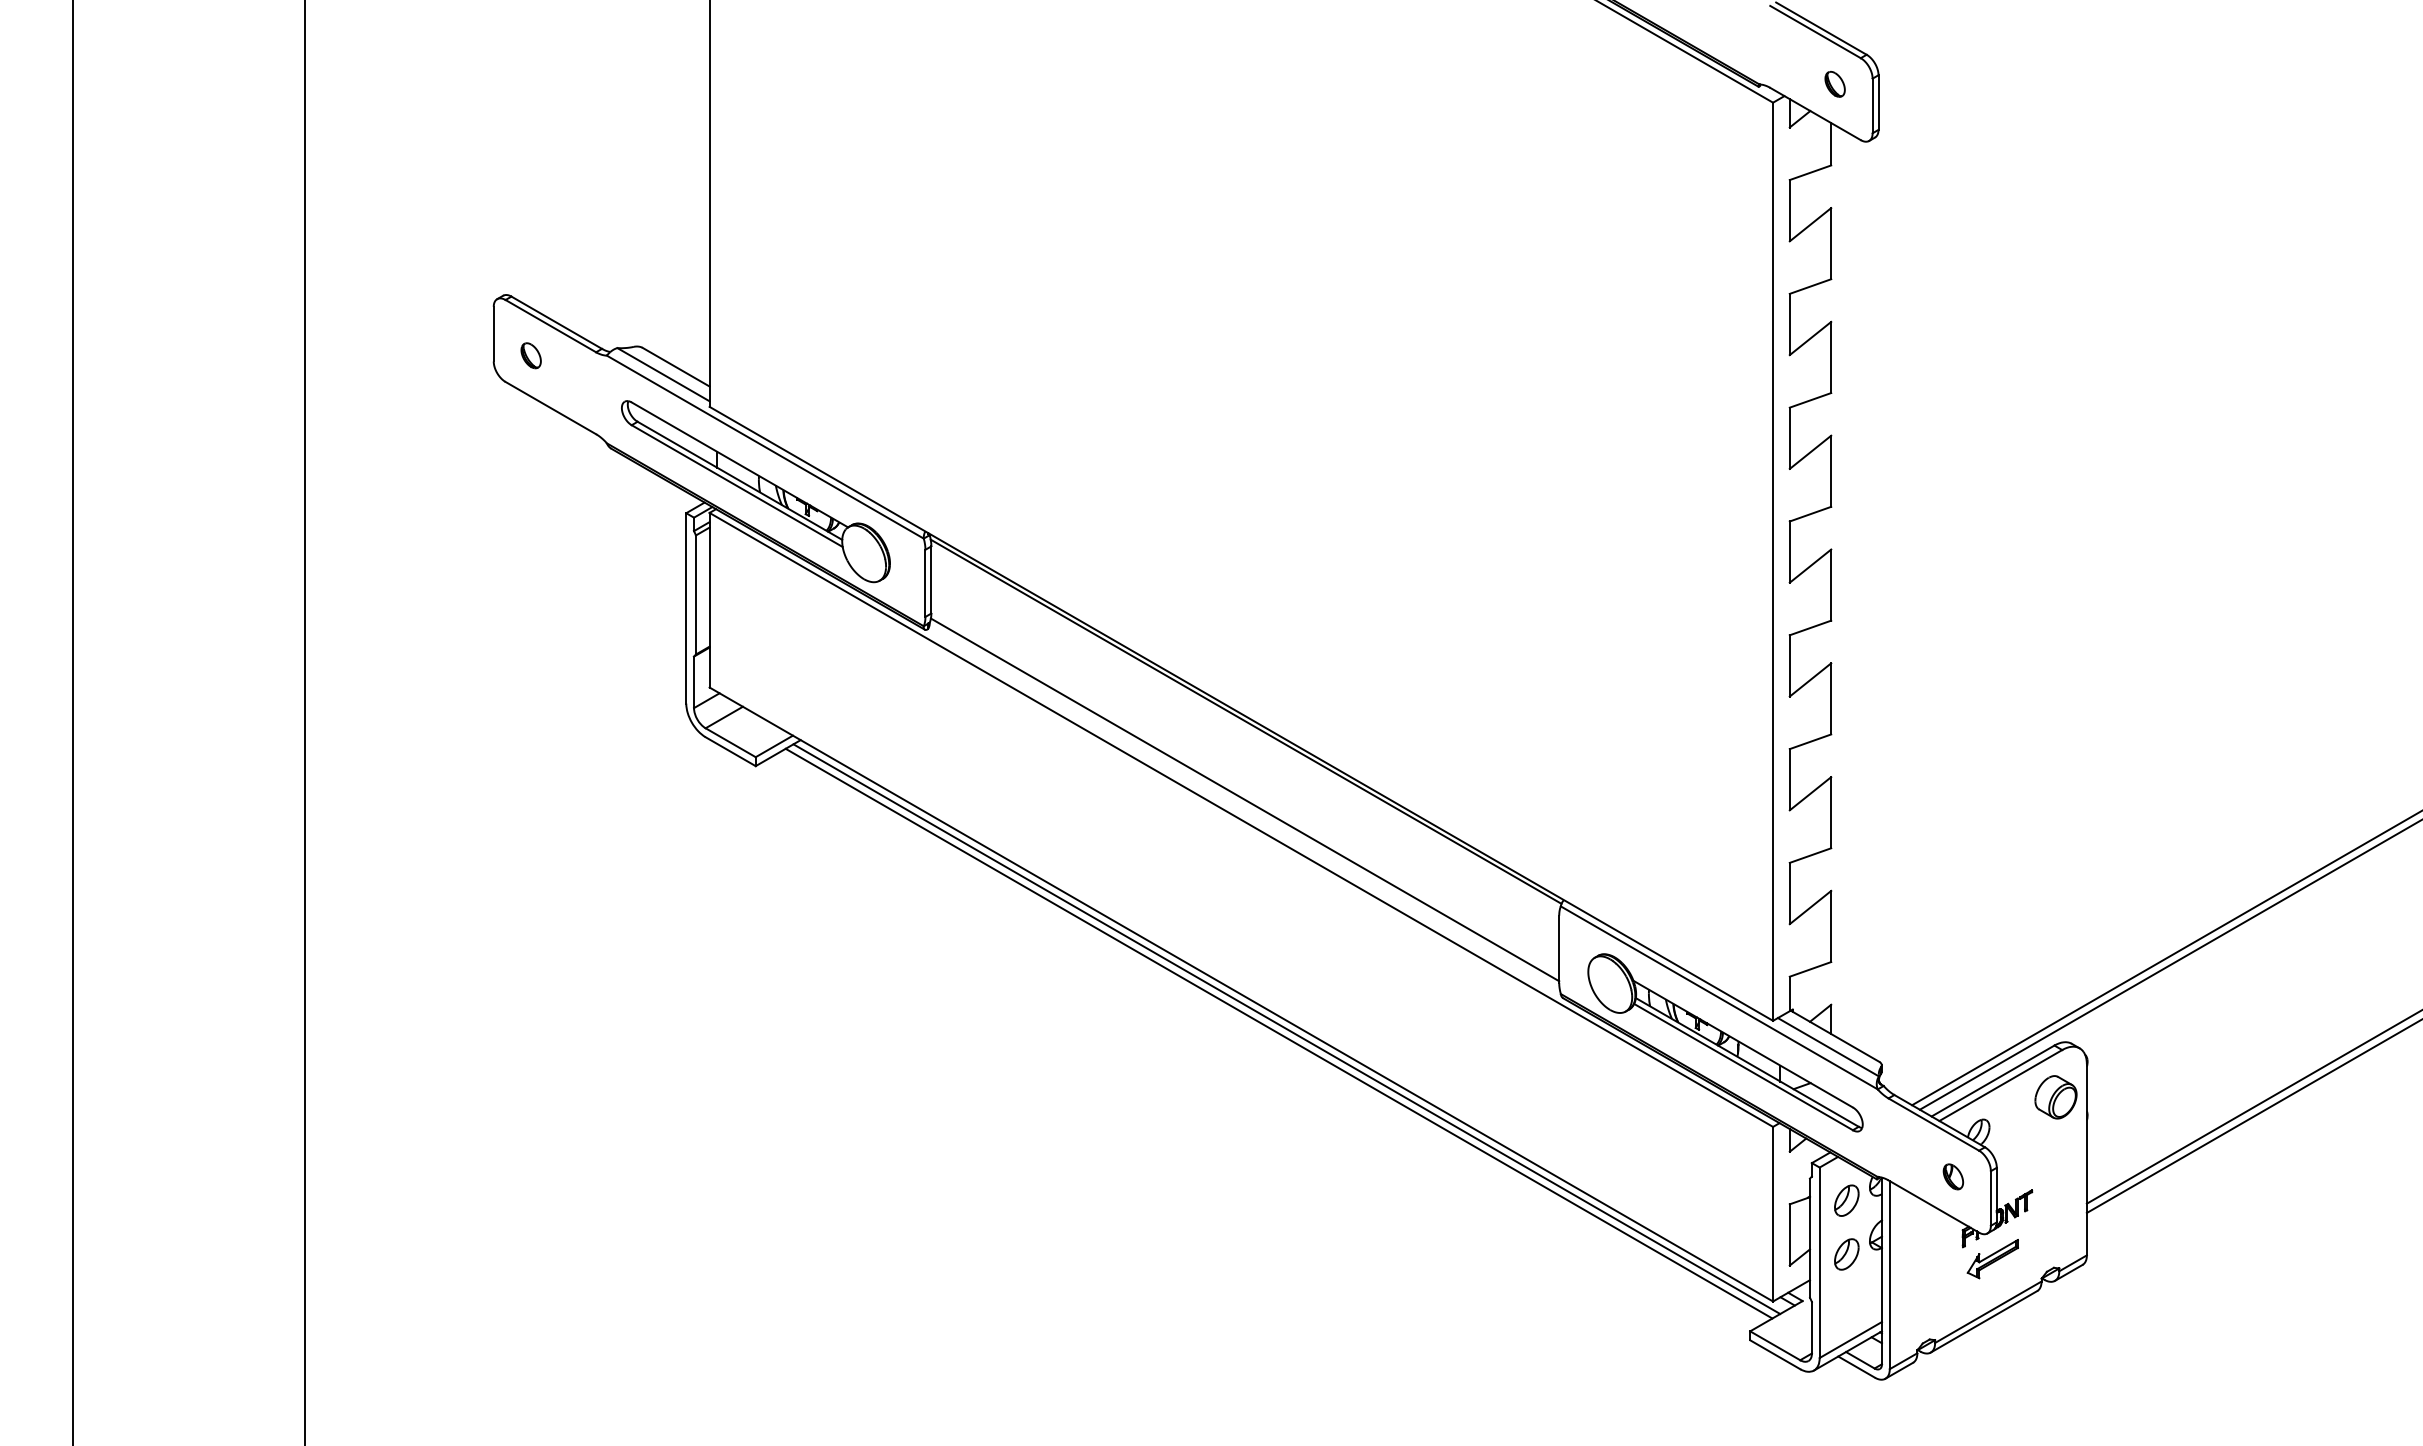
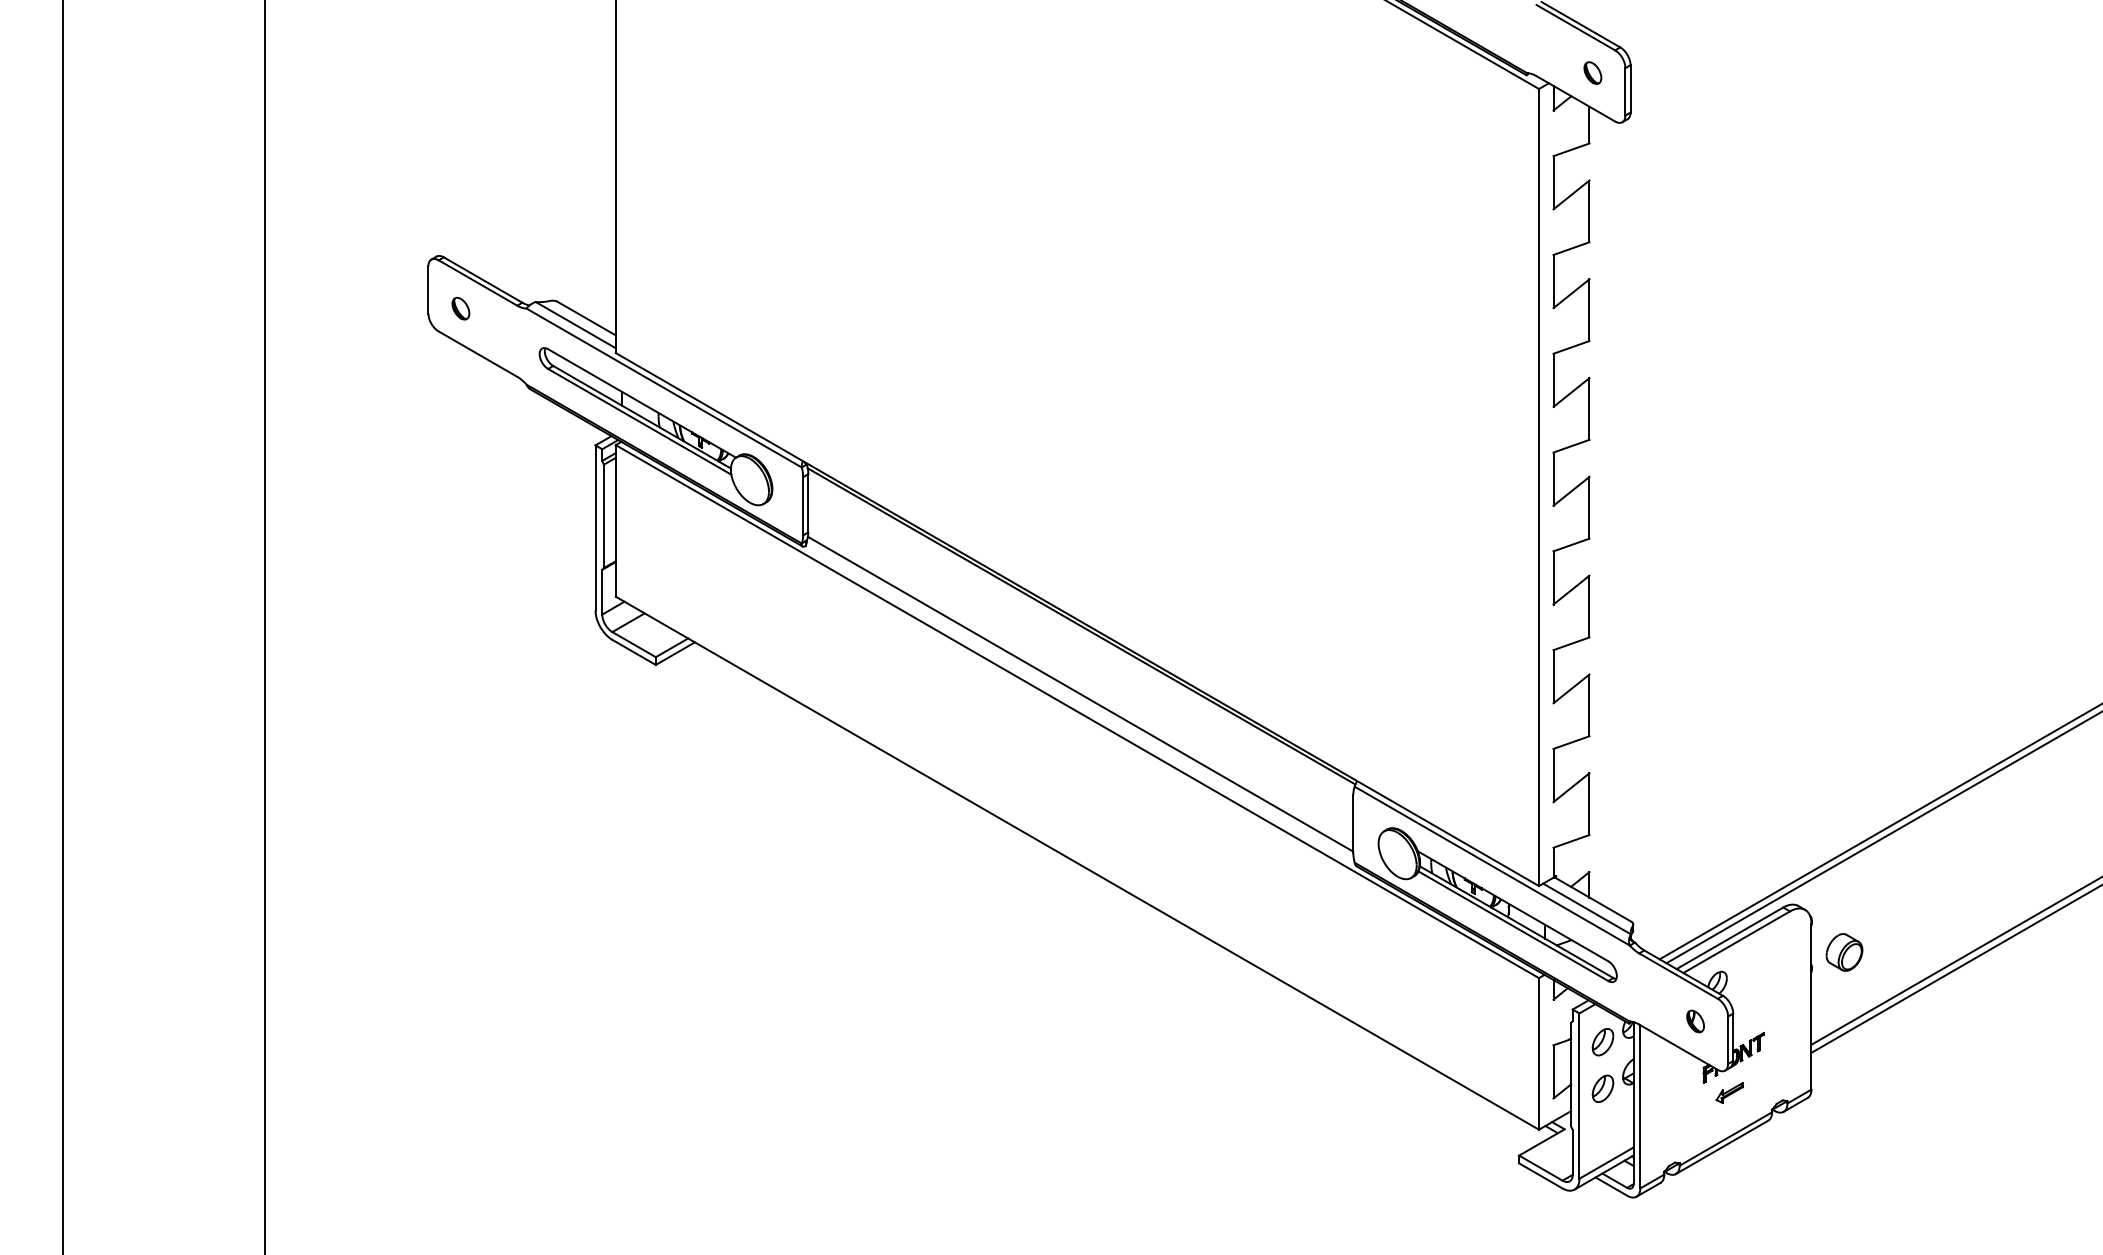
line: (1286, 1029) -> (1116, 893), removed
line: (1278, 1033) -> (1109, 897), removed
part: (2055, 1097) -> (1844, 952), moved
part: (1992, 1259) -> (1729, 1093), size x0.6

